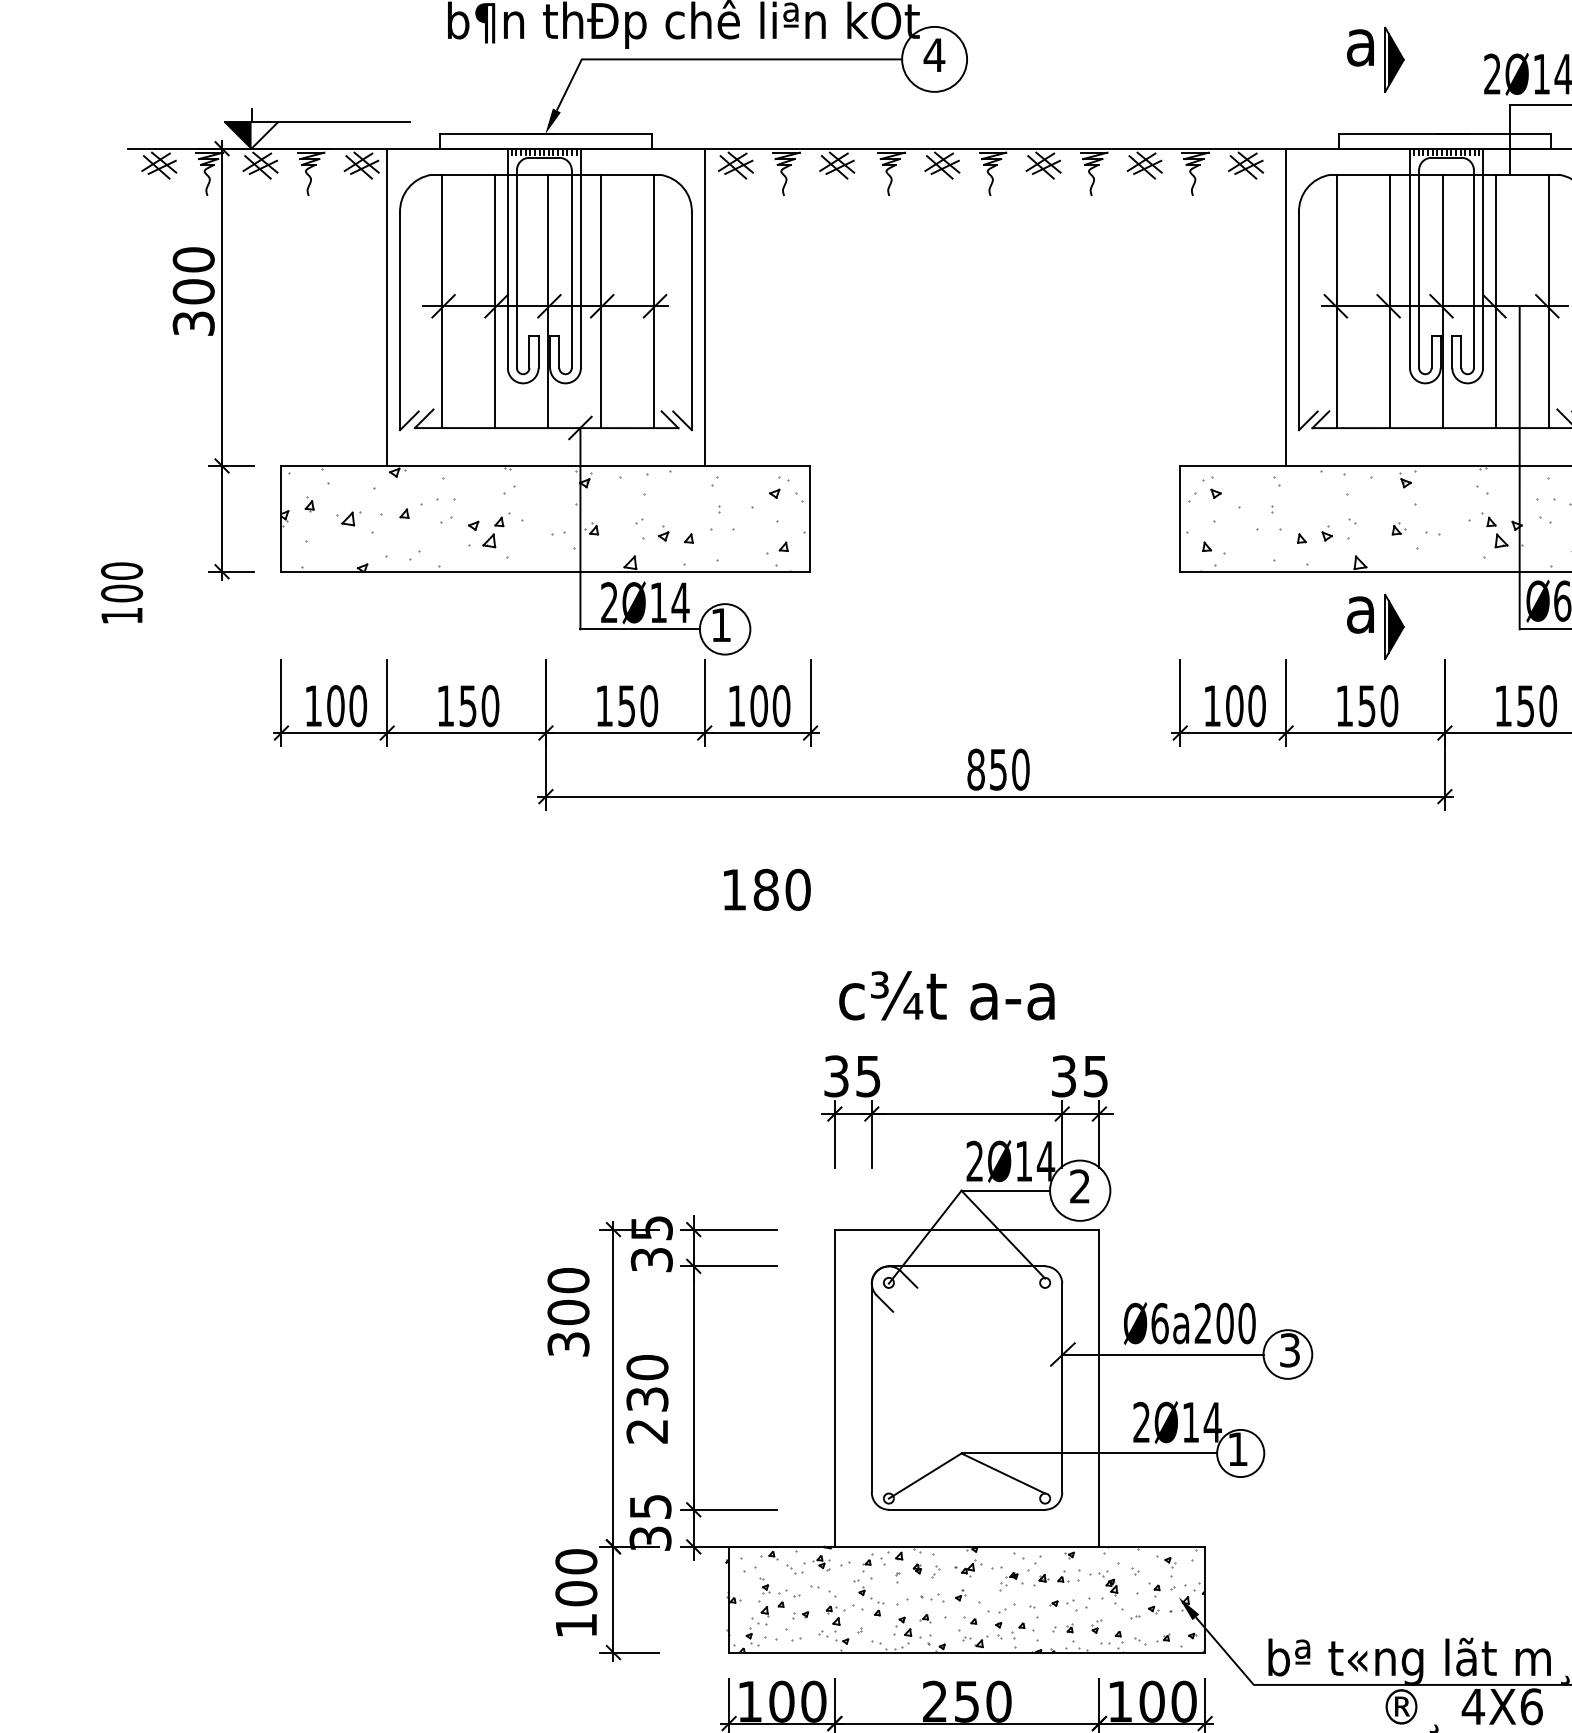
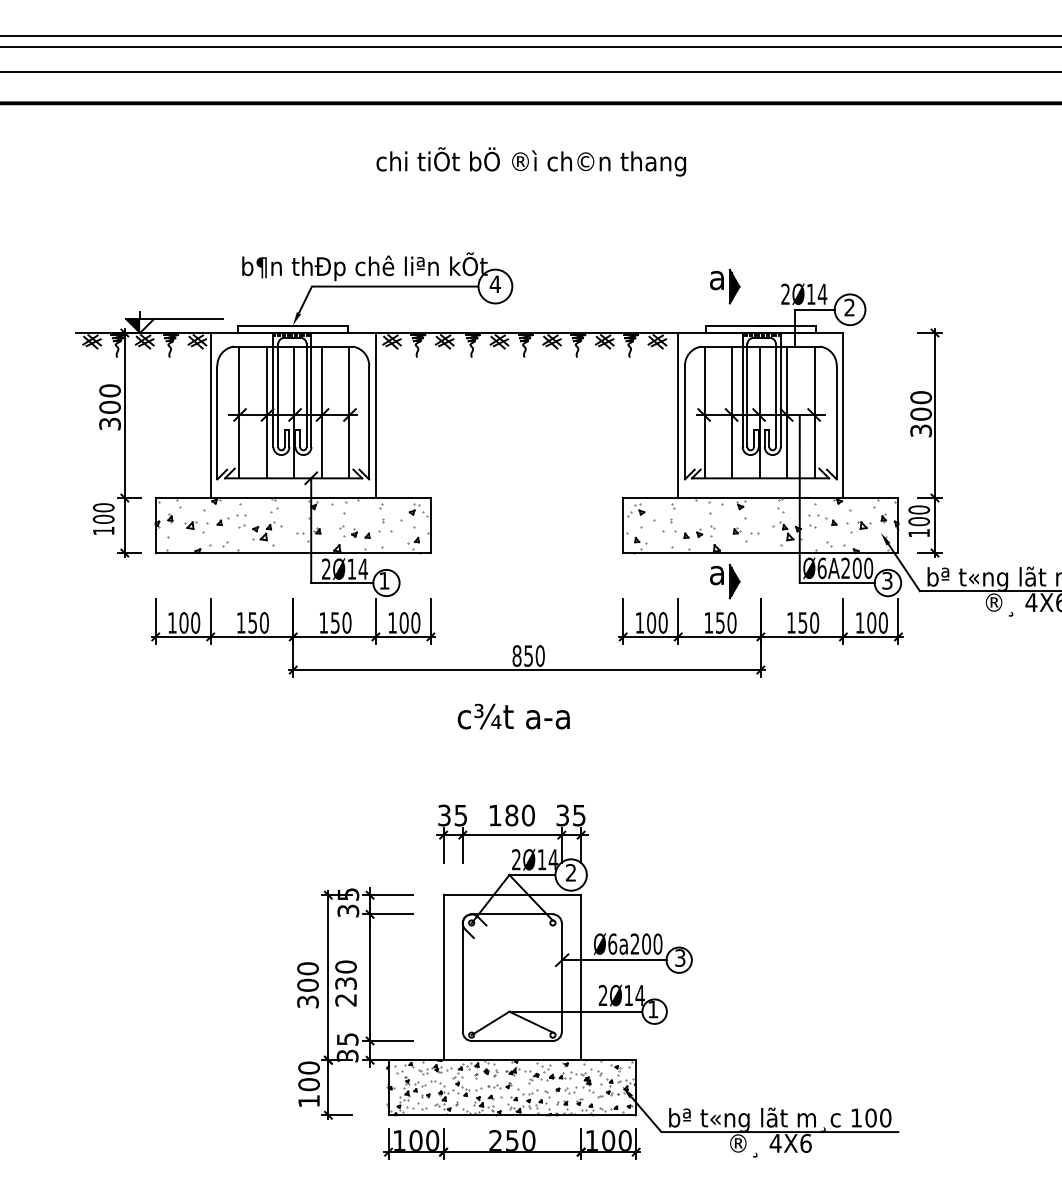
text: (121, 591) -> (103, 518), moved
text: (765, 889) -> (511, 815), moved
text: (946, 995) -> (513, 716), moved
text: (567, 1312) -> (307, 985), moved

